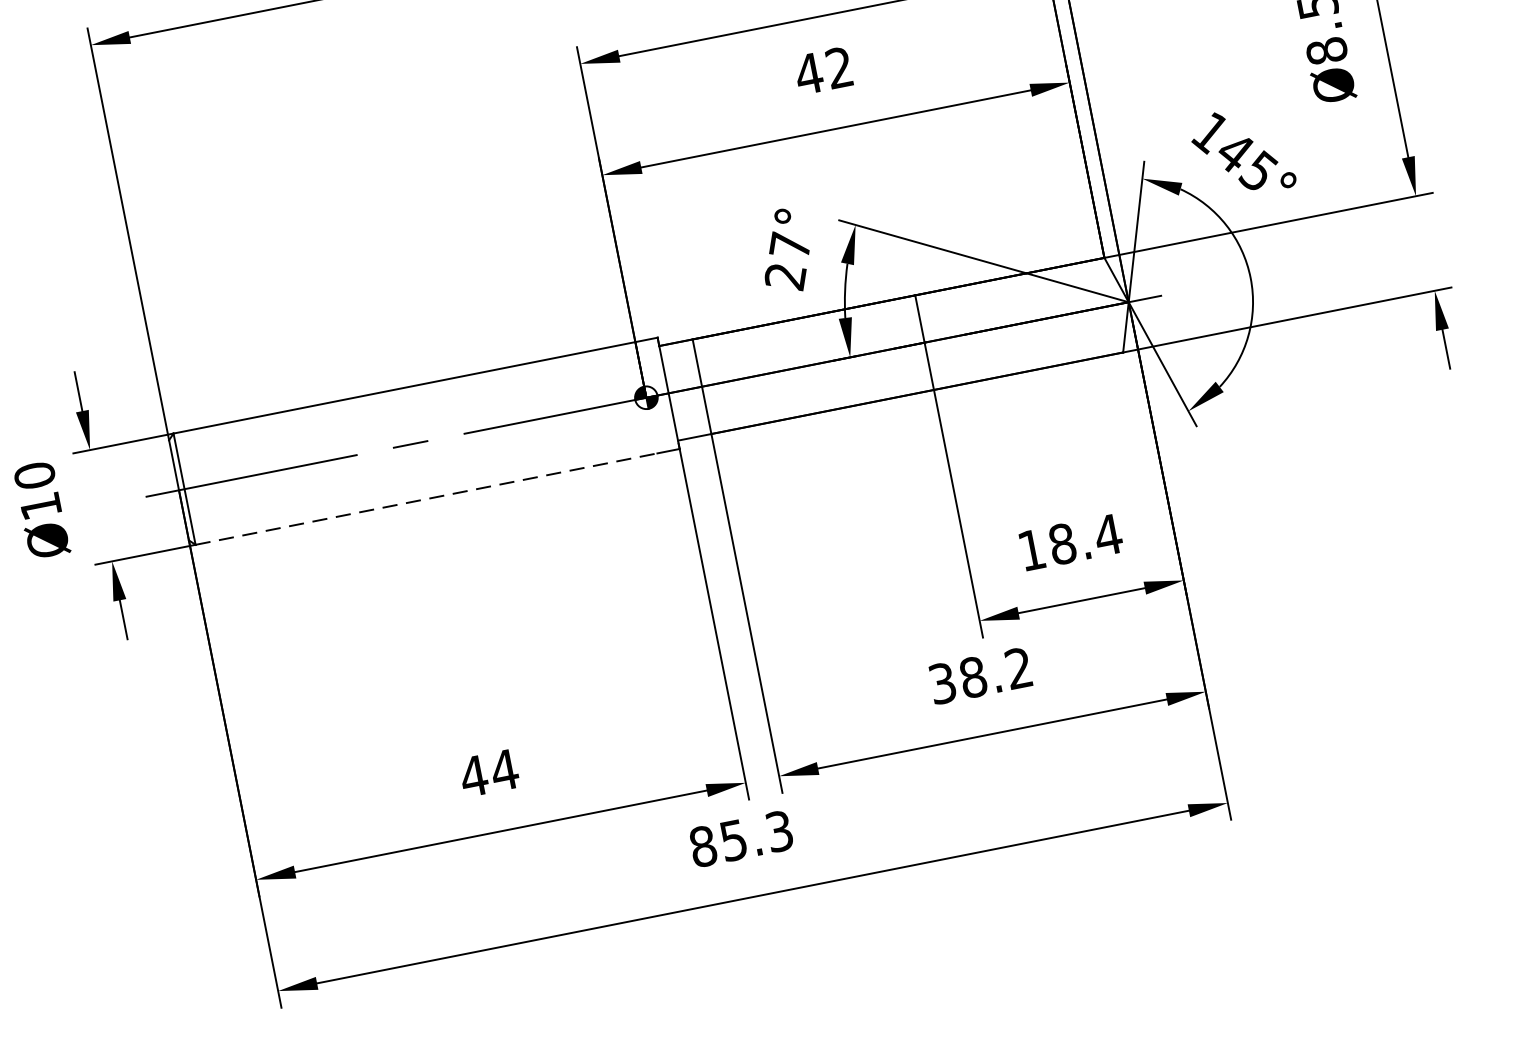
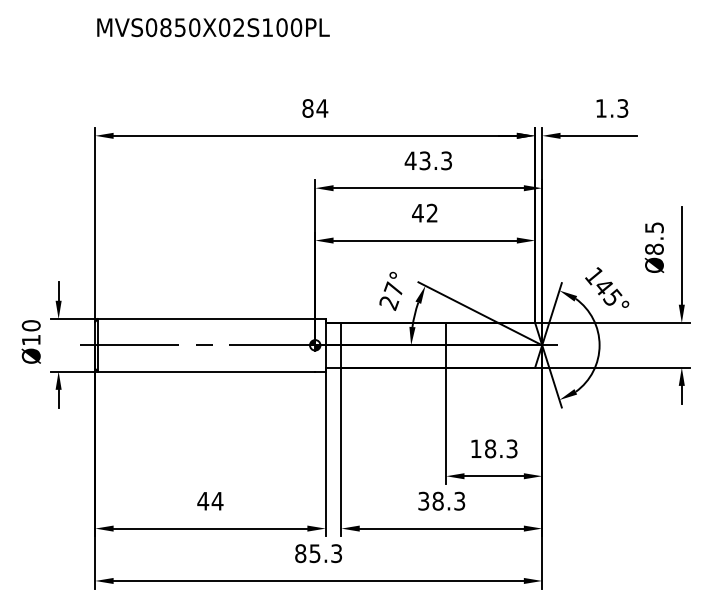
line: (426, 499) -> (206, 371), dashed -> solid
text: (1109, 534) -> (512, 448), 18.4 -> 18.3
text: (1018, 668) -> (459, 501), 38.2 -> 38.3

